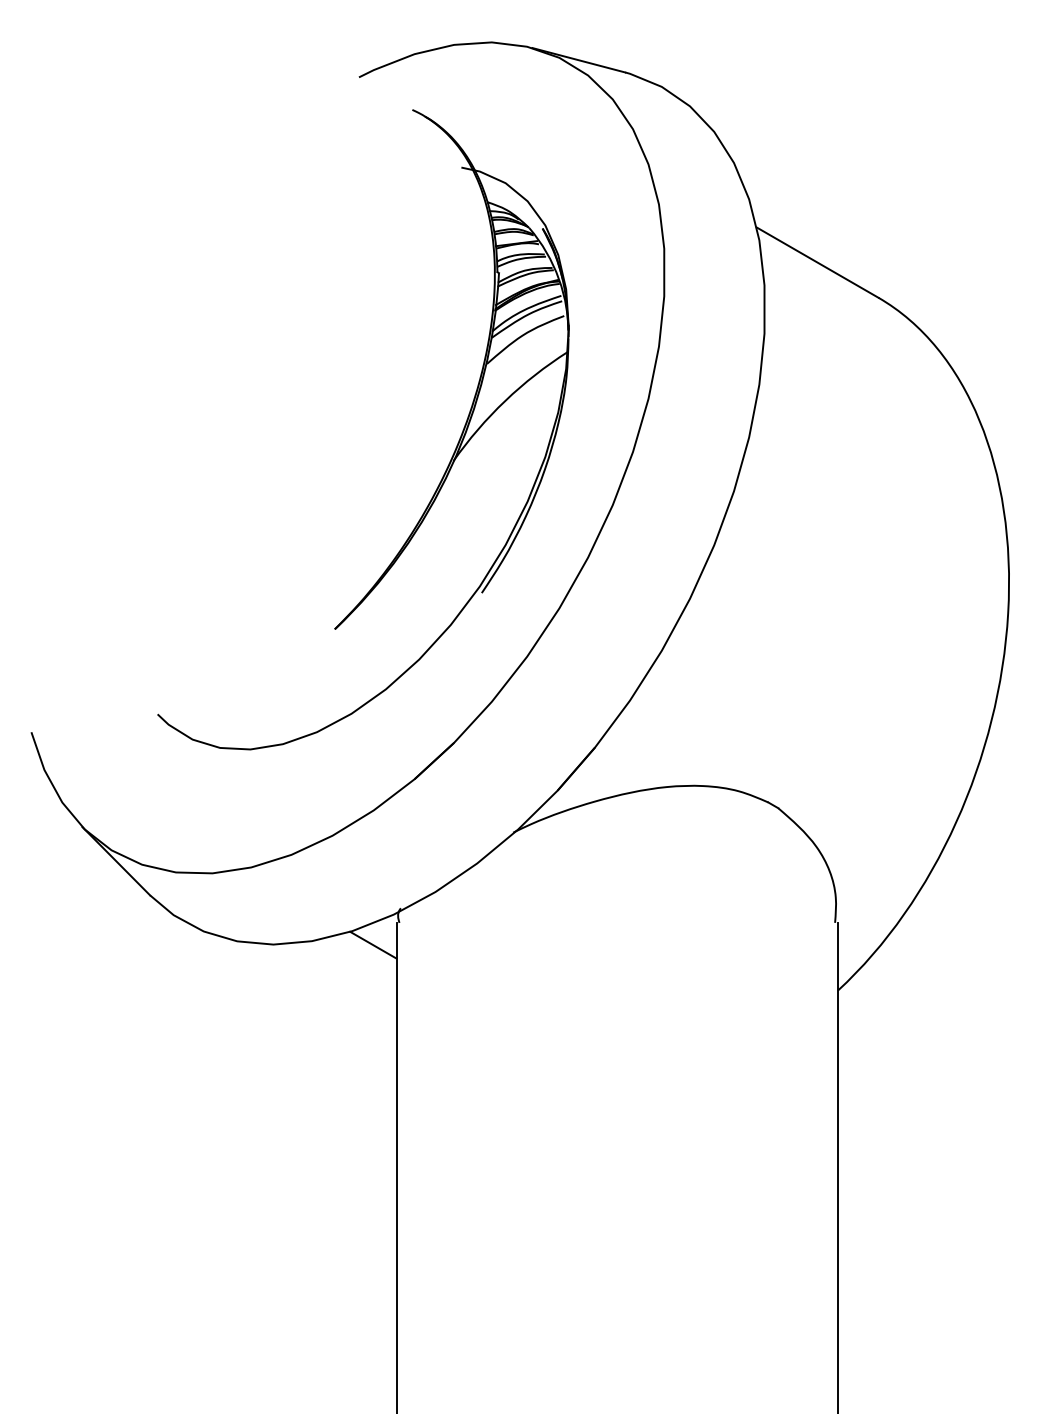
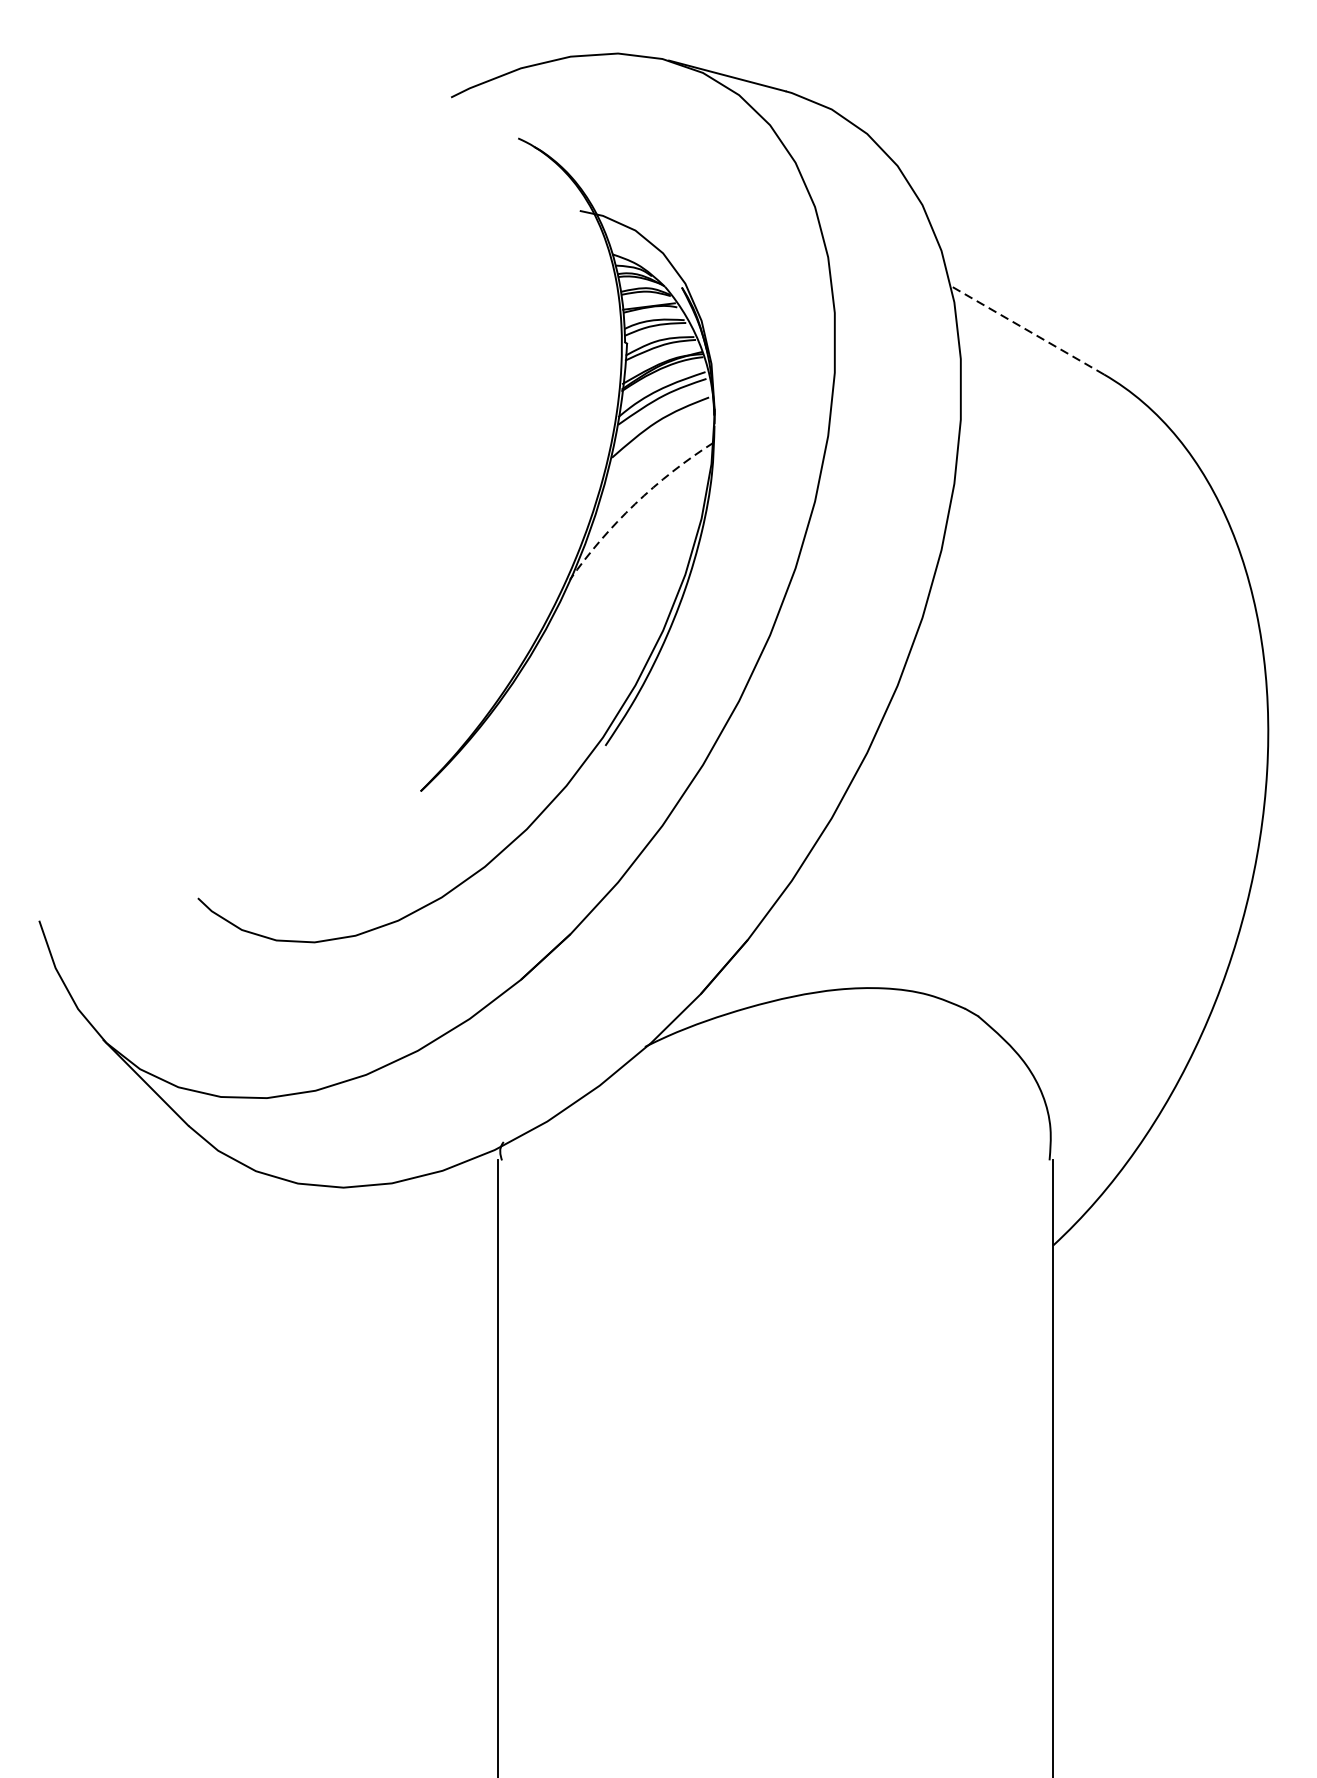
line: (817, 262) -> (1027, 330), solid -> dashed
arc: (505, 400) -> (635, 503), solid -> dashed
line: (373, 944) -> (469, 1187), removed

